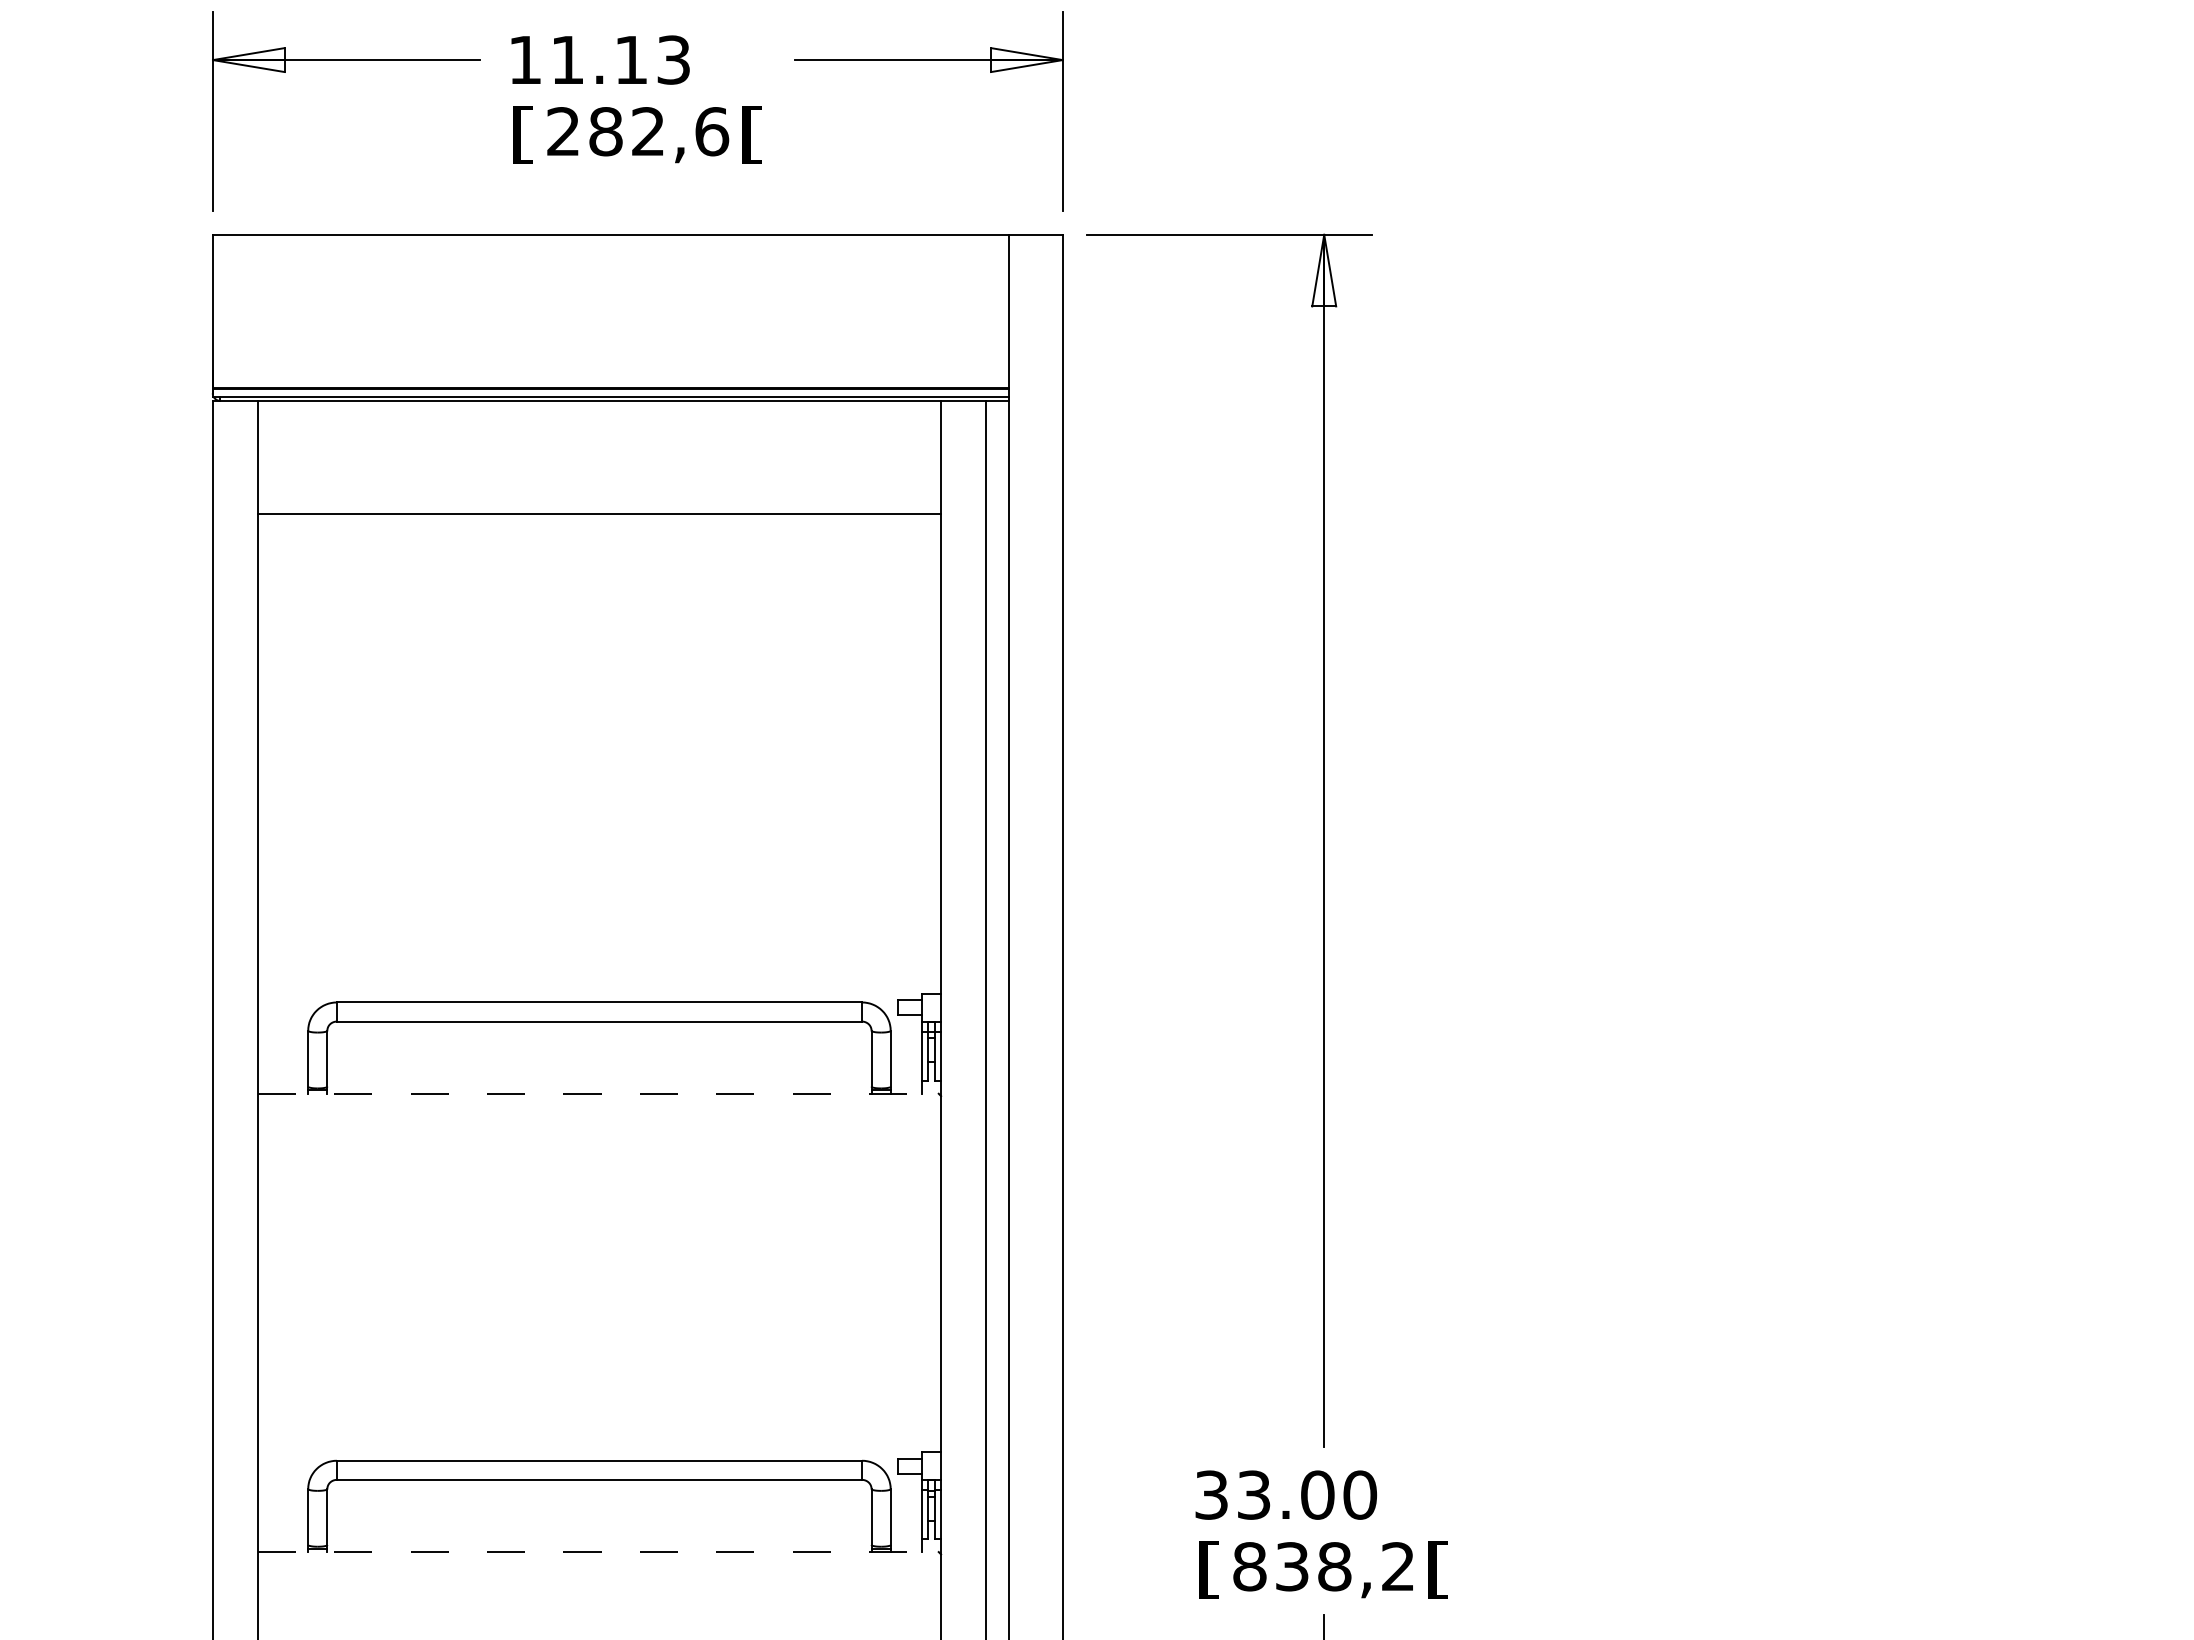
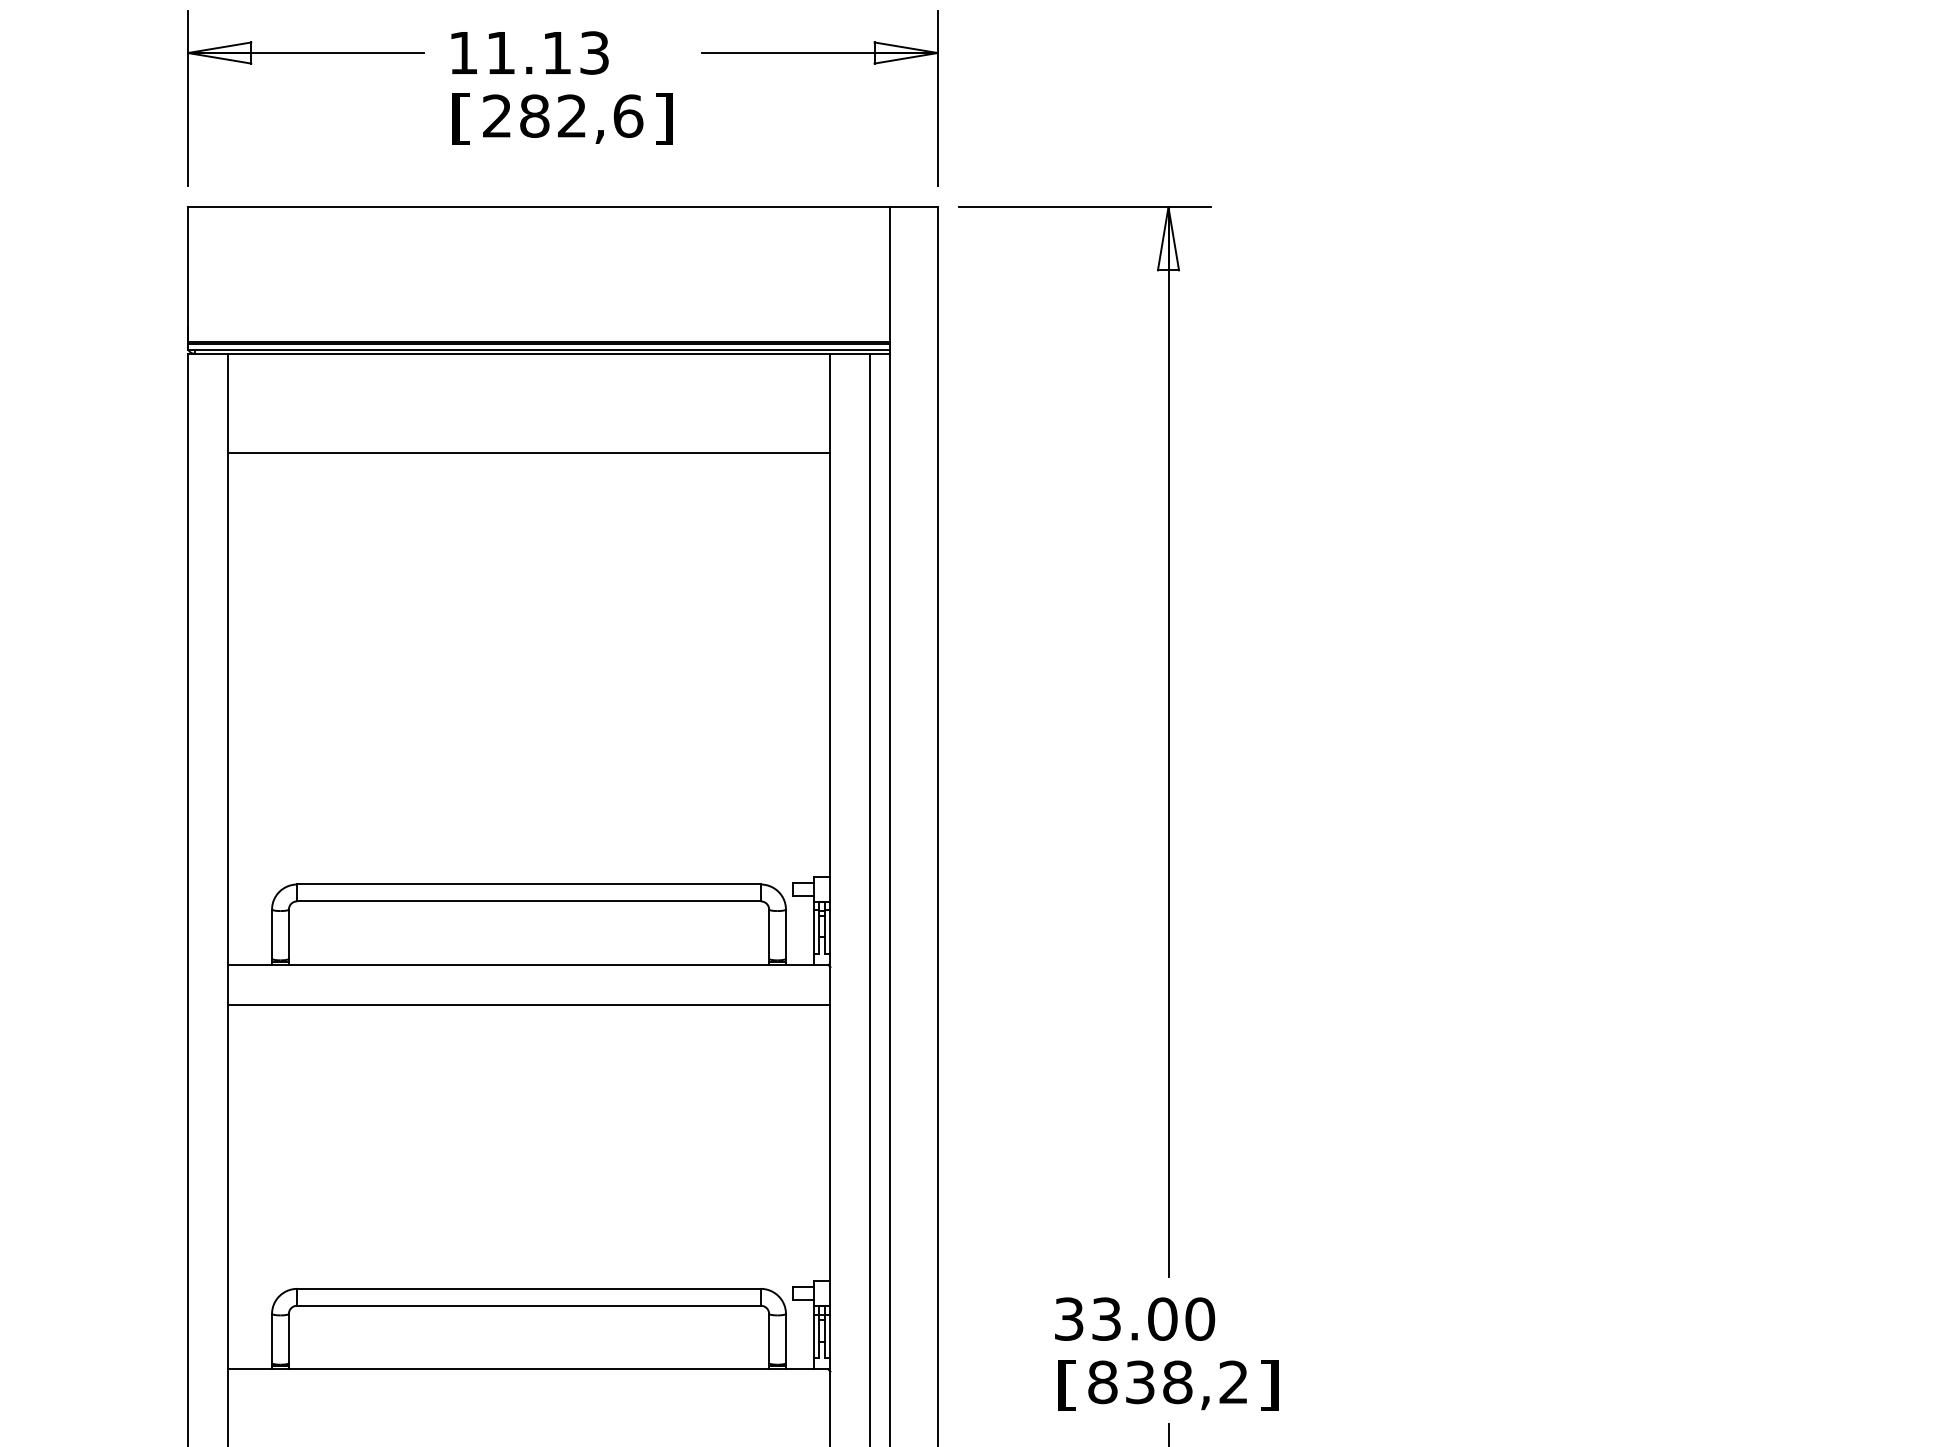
text: (752, 134) -> (664, 118), [ -> ]
line: (598, 1093) -> (528, 964), dashed -> solid
line: (599, 1138) -> (529, 1004), added
line: (598, 1552) -> (528, 1369), dashed -> solid
text: (1438, 1569) -> (1269, 1384), [ -> ]

